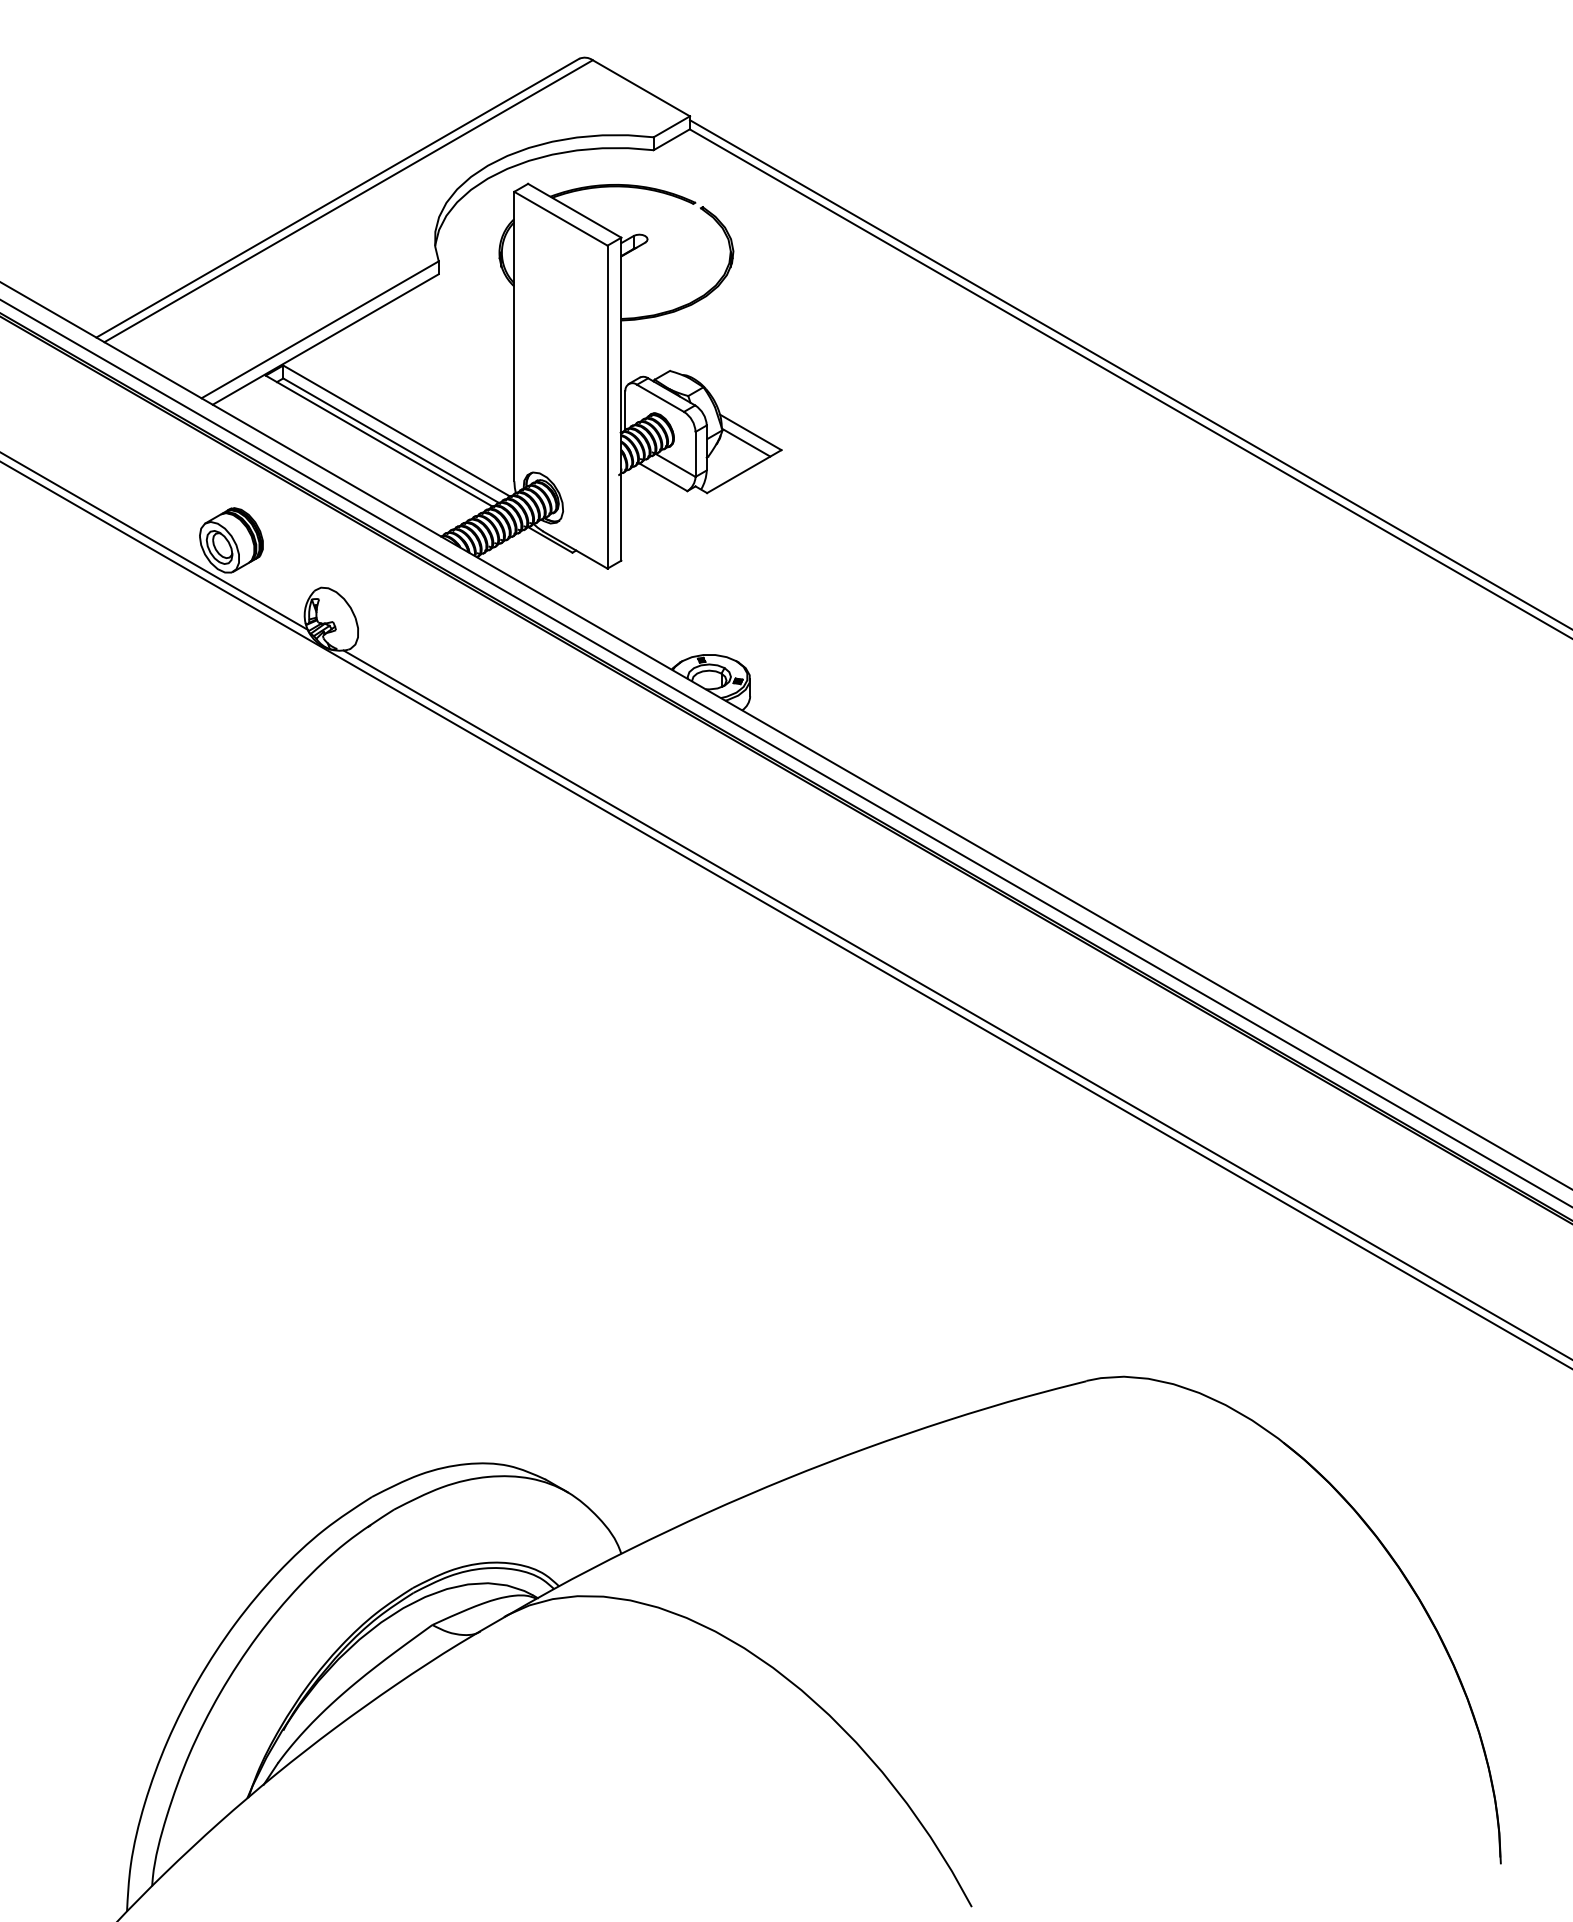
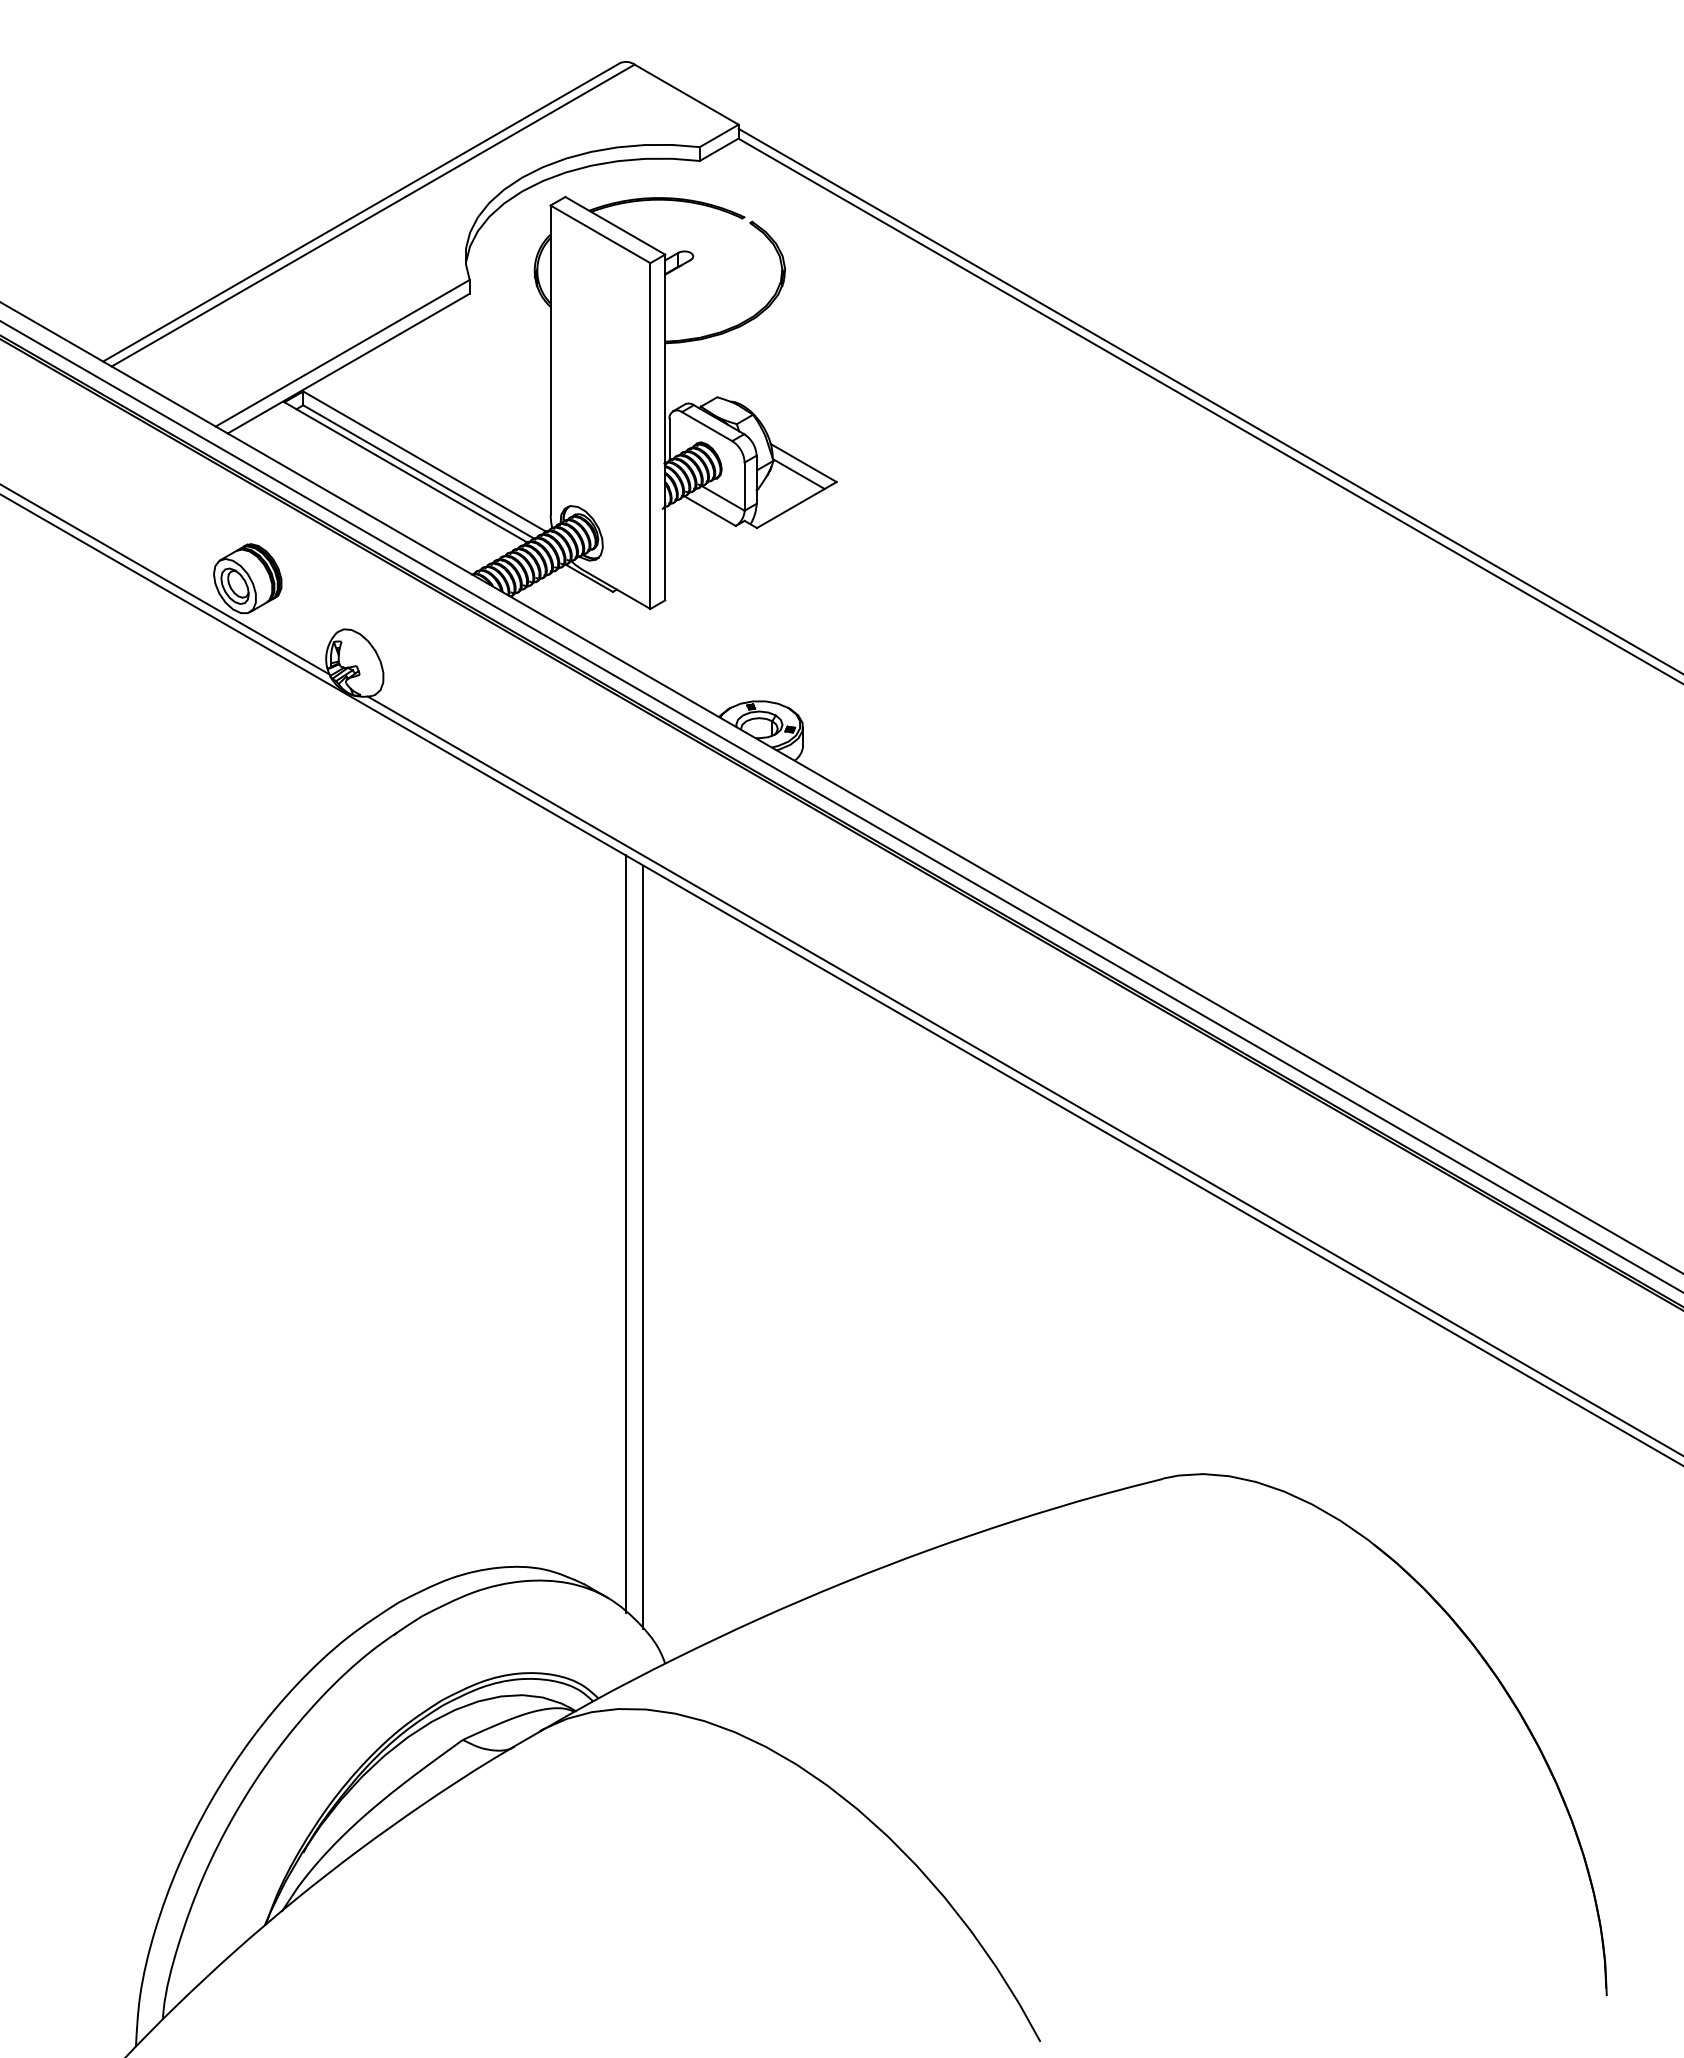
line: (584, 1152) -> (625, 1234), added
line: (601, 1164) -> (643, 1246), added

